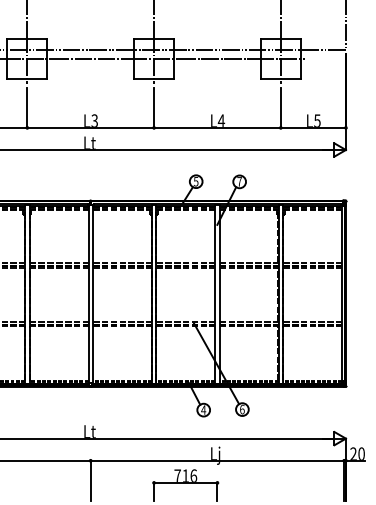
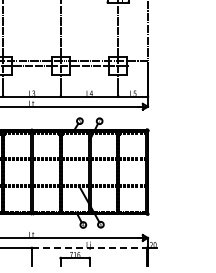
line: (217, 461) -> (89, 248), solid -> dashed

